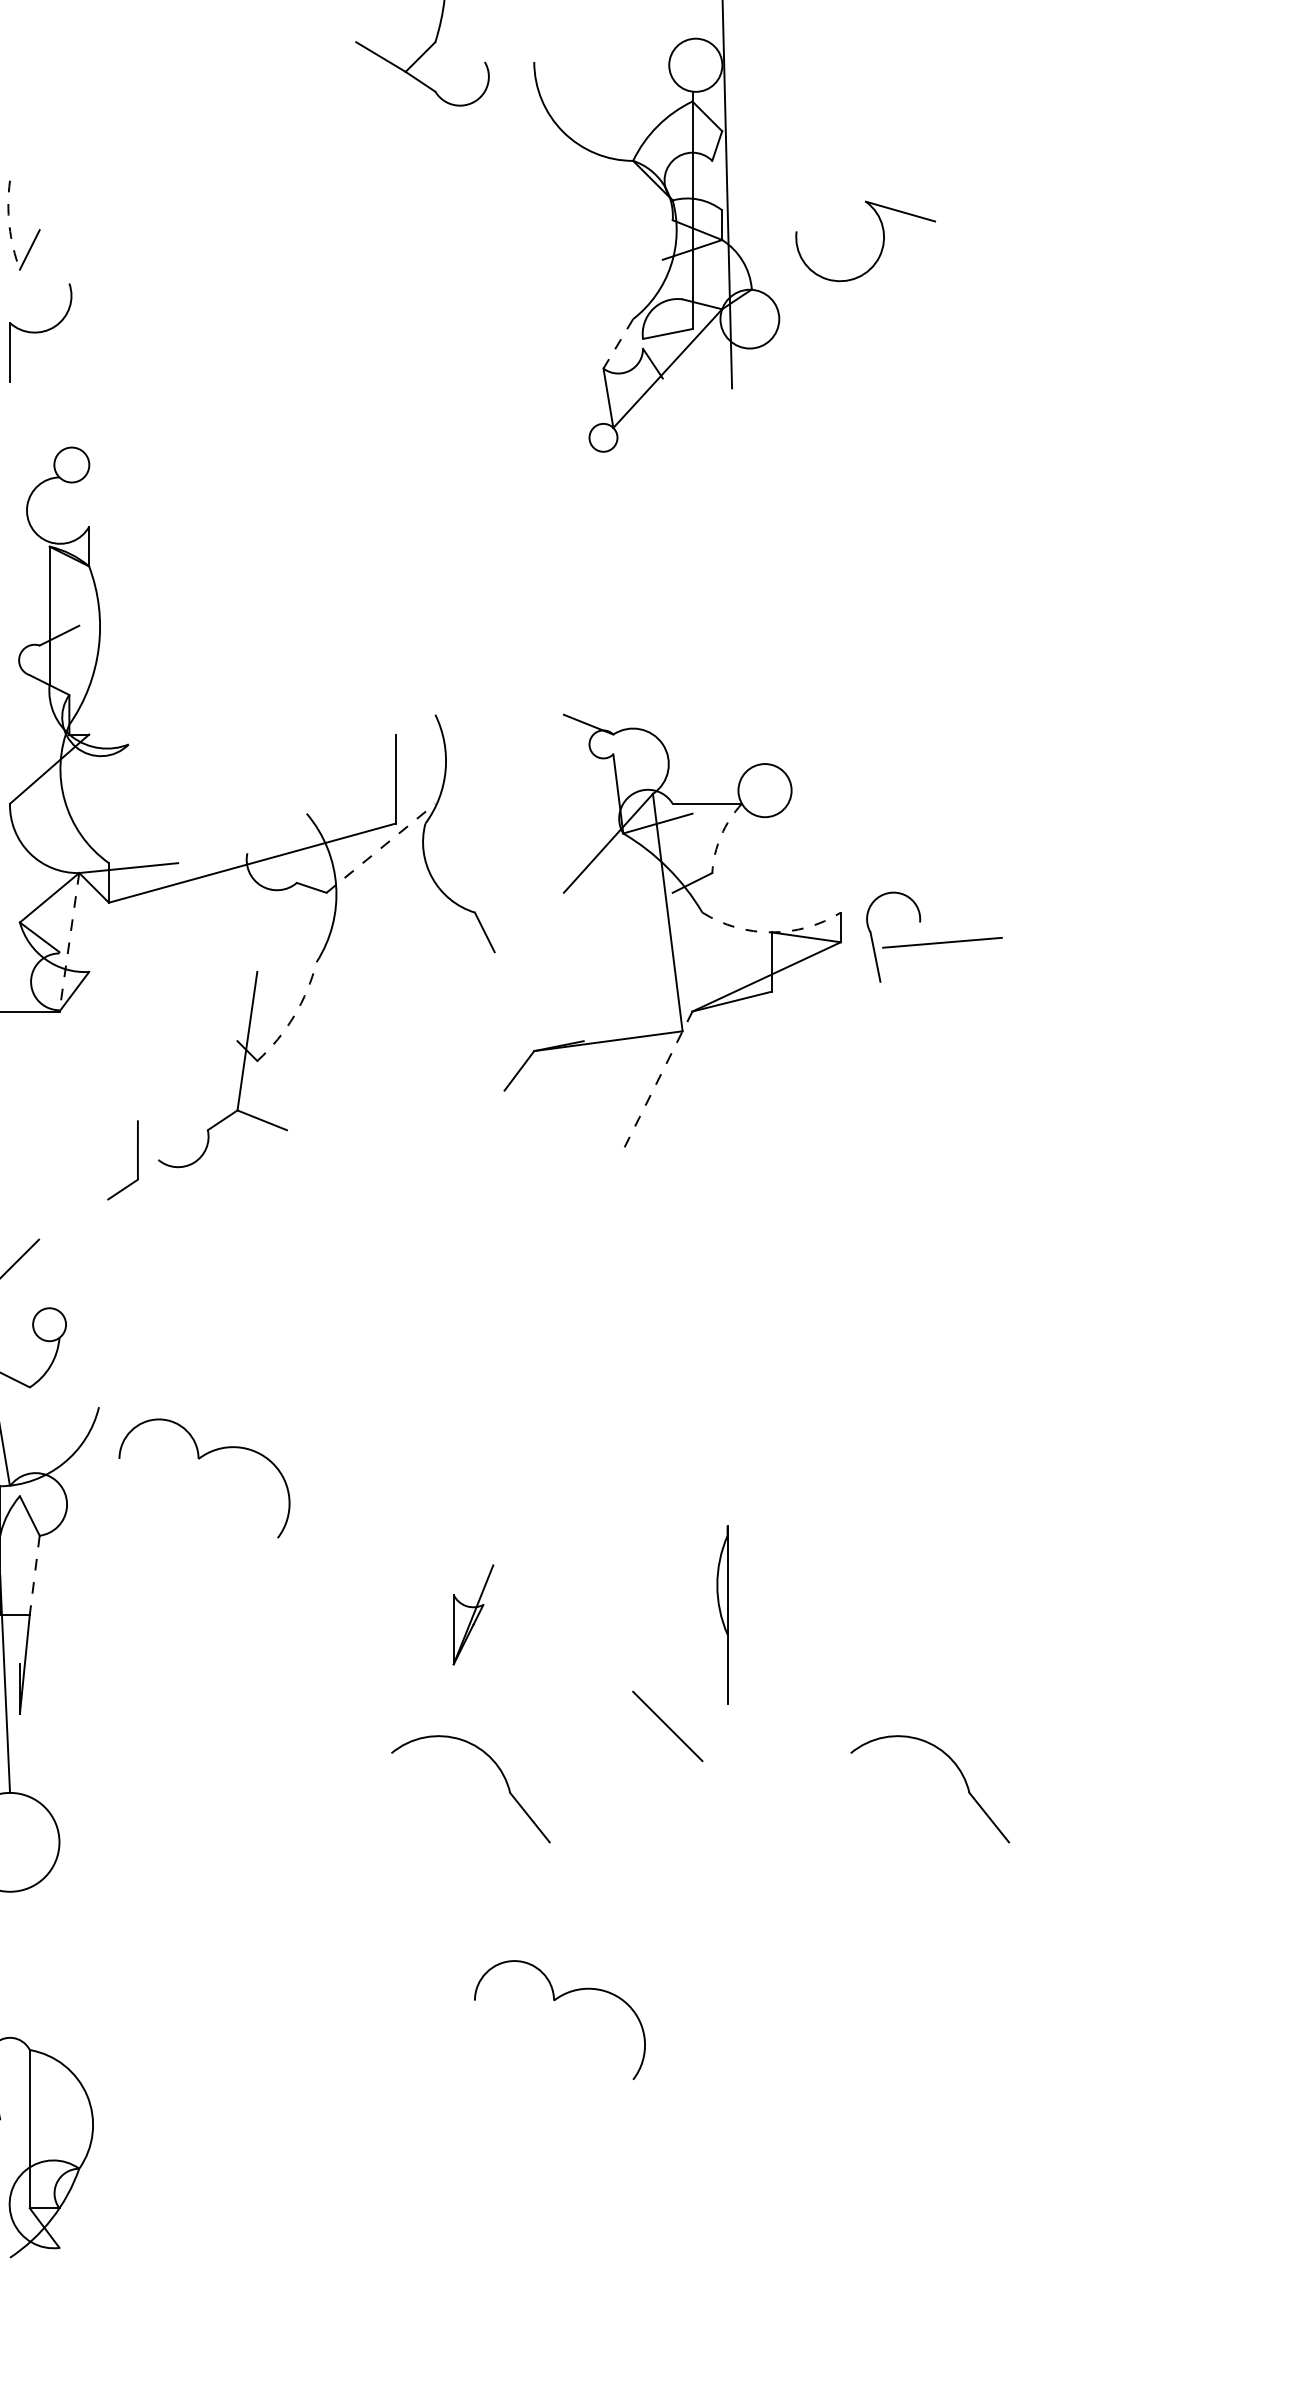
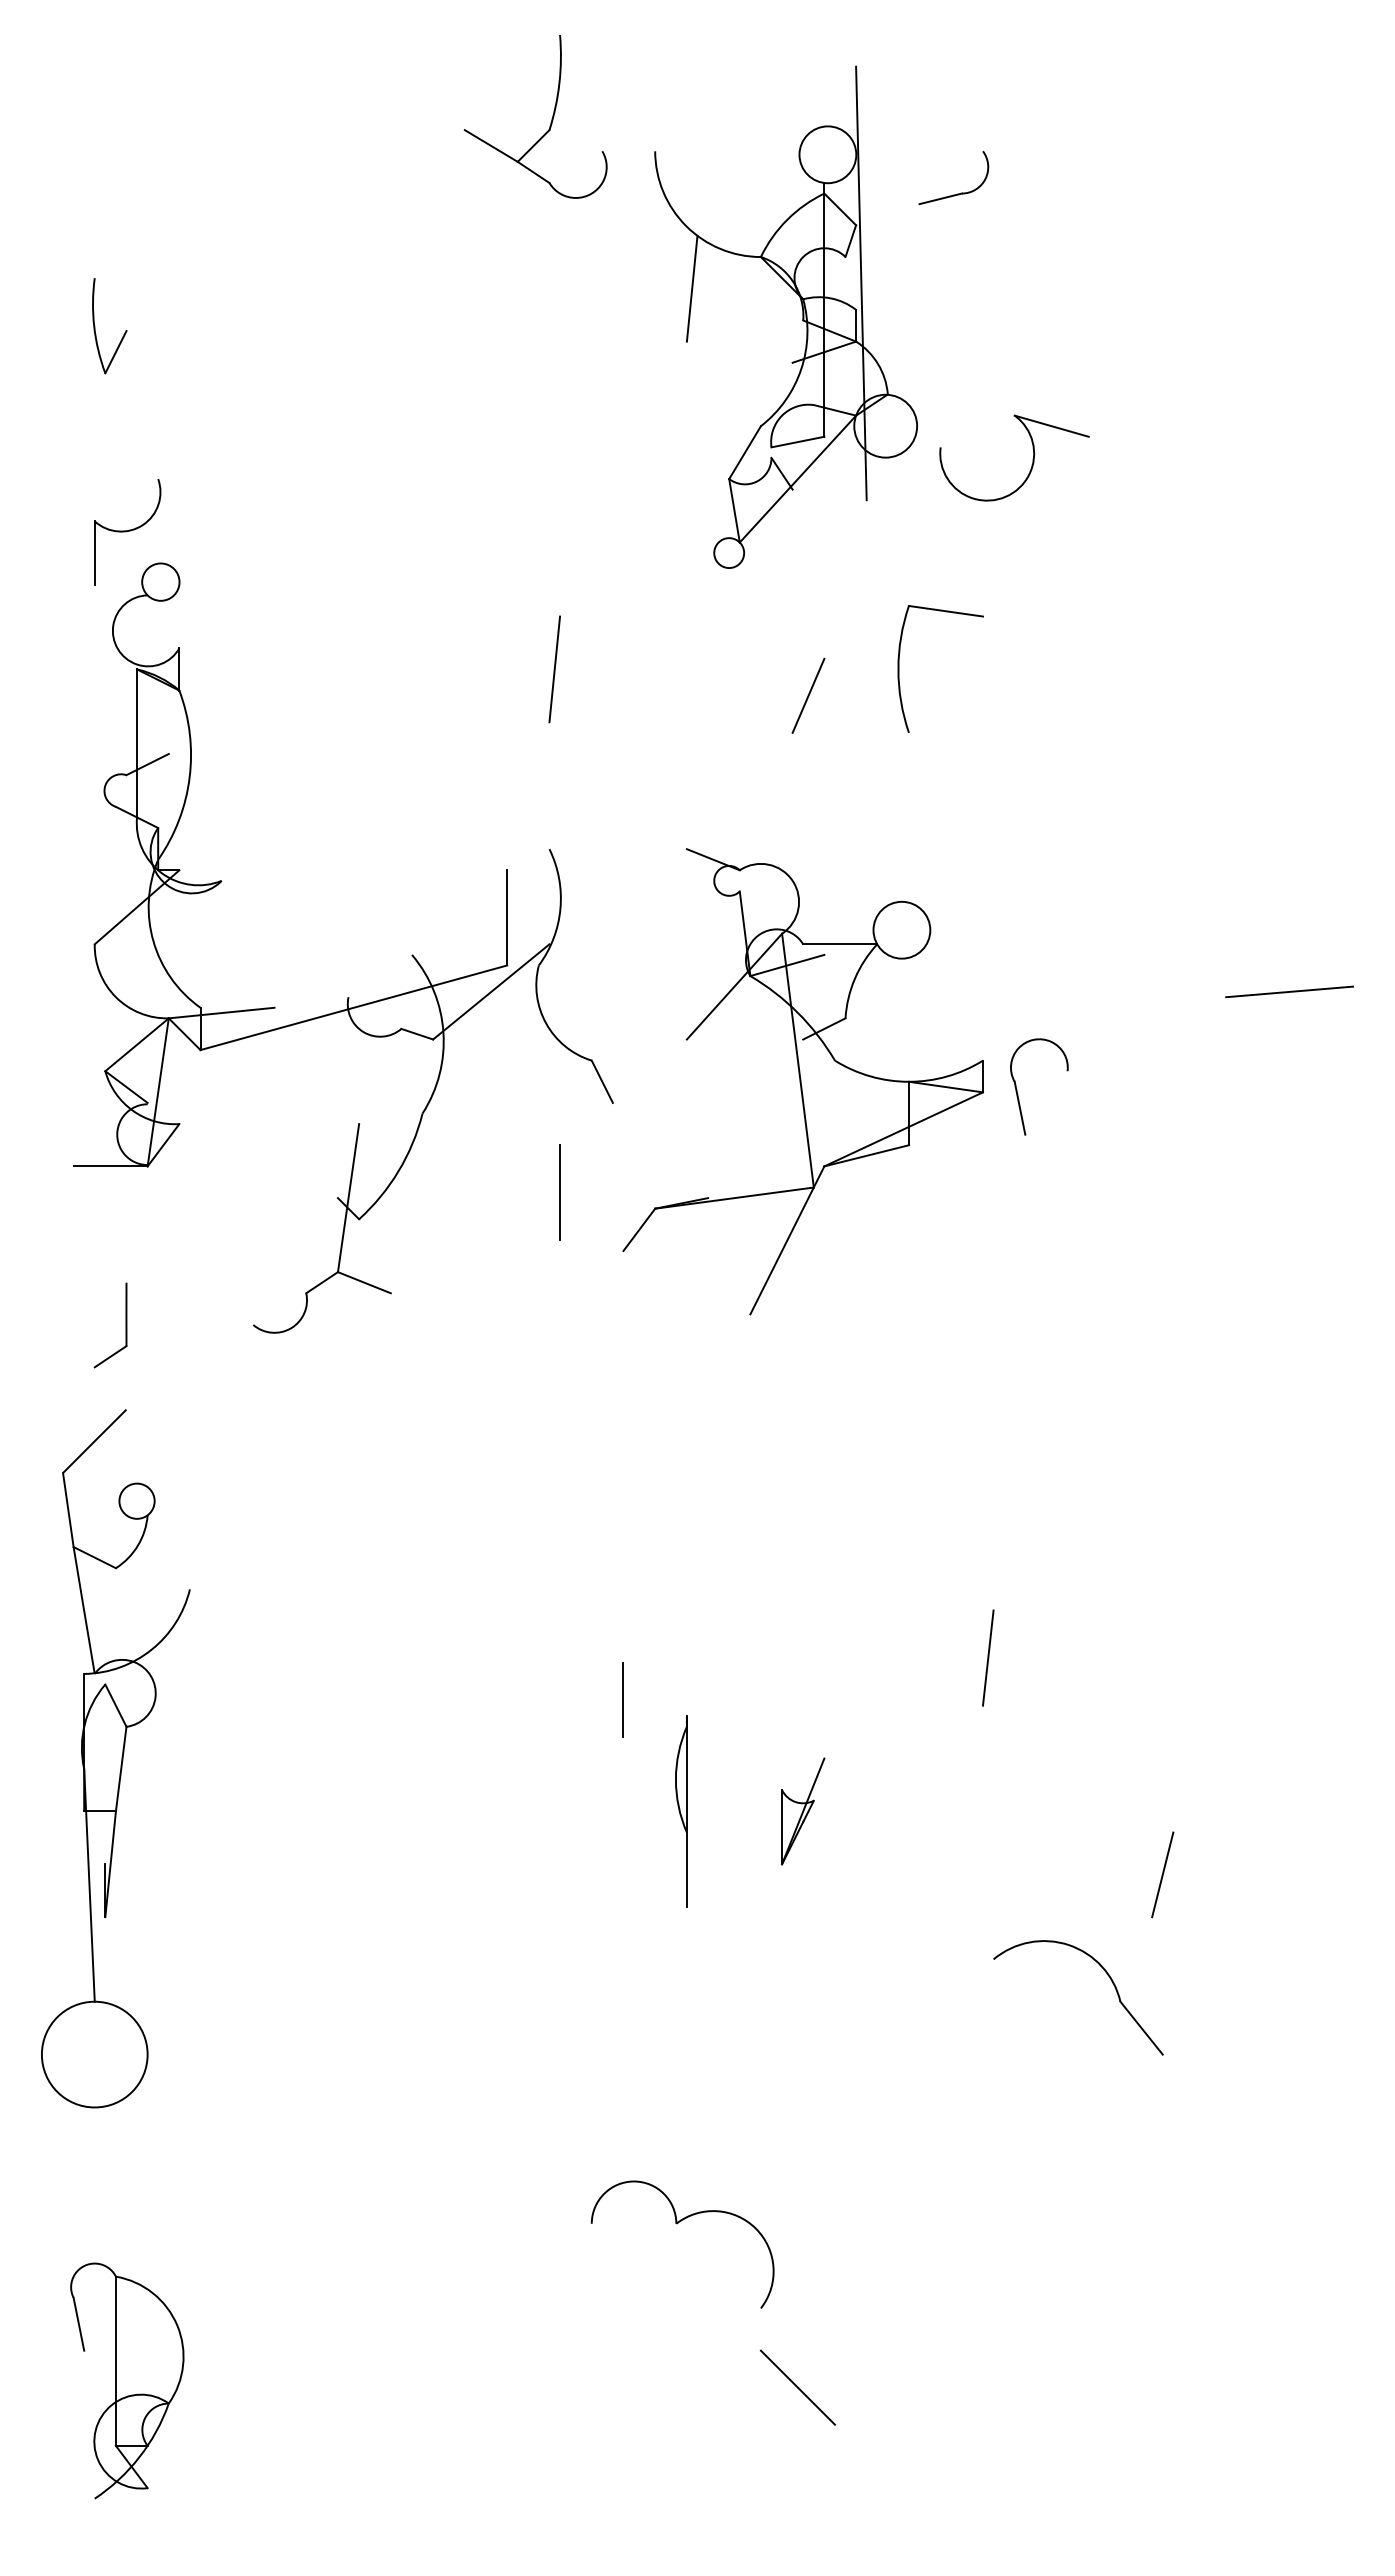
part: (817, 101) -> (957, 193), added
line: (568, 190) -> (691, 288), added
arc: (9, 225) -> (94, 326), dashed -> solid
part: (882, 241) -> (1032, 458), moved
part: (40, 333) -> (127, 532), moved
line: (618, 343) -> (745, 452), dashed -> solid
part: (762, 545) -> (899, 668), added
line: (440, 546) -> (554, 669), added
line: (677, 571) -> (808, 695), added
arc: (720, 835) -> (854, 978), dashed -> solid
line: (381, 847) -> (491, 991), dashed -> solid
arc: (771, 932) -> (908, 1081), dashed -> solid
line: (69, 942) -> (158, 1092), dashed -> solid
line: (942, 942) -> (1289, 991), moved
arc: (294, 1016) -> (398, 1171), dashed -> solid
line: (445, 1035) -> (560, 1192), added
line: (658, 1080) -> (787, 1240), dashed -> solid
part: (136, 1160) -> (125, 1325), moved
part: (199, 1459) -> (297, 1645), removed
line: (845, 1470) -> (987, 1657), added
line: (504, 1511) -> (623, 1700), added
line: (35, 1575) -> (121, 1769), dashed -> solid
part: (473, 1614) -> (803, 1811), moved
part: (722, 1614) -> (681, 1811), moved
line: (1008, 1673) -> (1162, 1874), added
line: (667, 1726) -> (797, 2387), moved
part: (499, 1771) -> (618, 1978), removed

